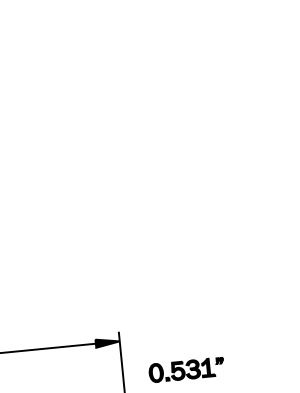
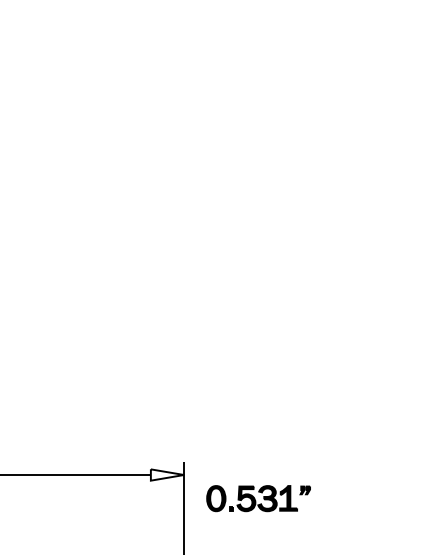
fill: (107, 342) -> (167, 474), removed
part: (186, 369) -> (258, 498), moved

